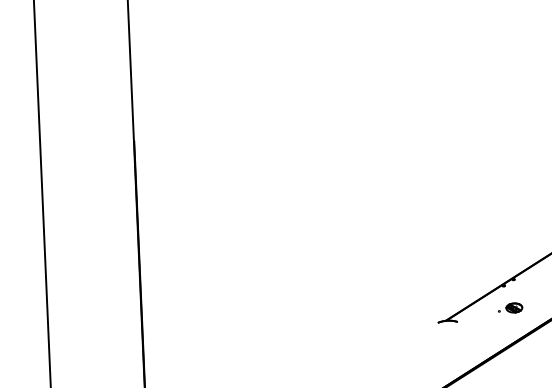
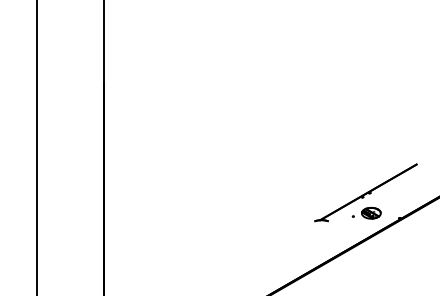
part: (510, 307) -> (366, 212), size x1.67

